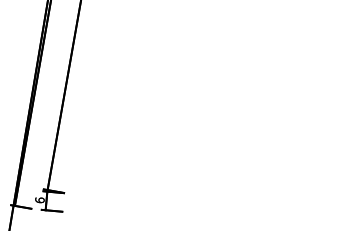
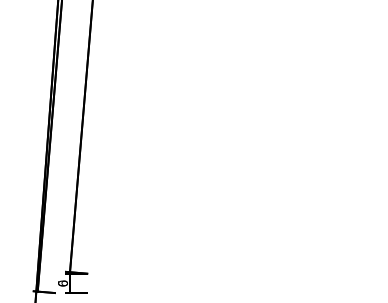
text: (39, 200) -> (62, 283), 6 -> 0

